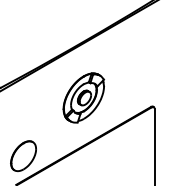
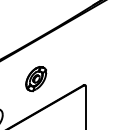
part: (83, 97) -> (36, 78), size x0.7

